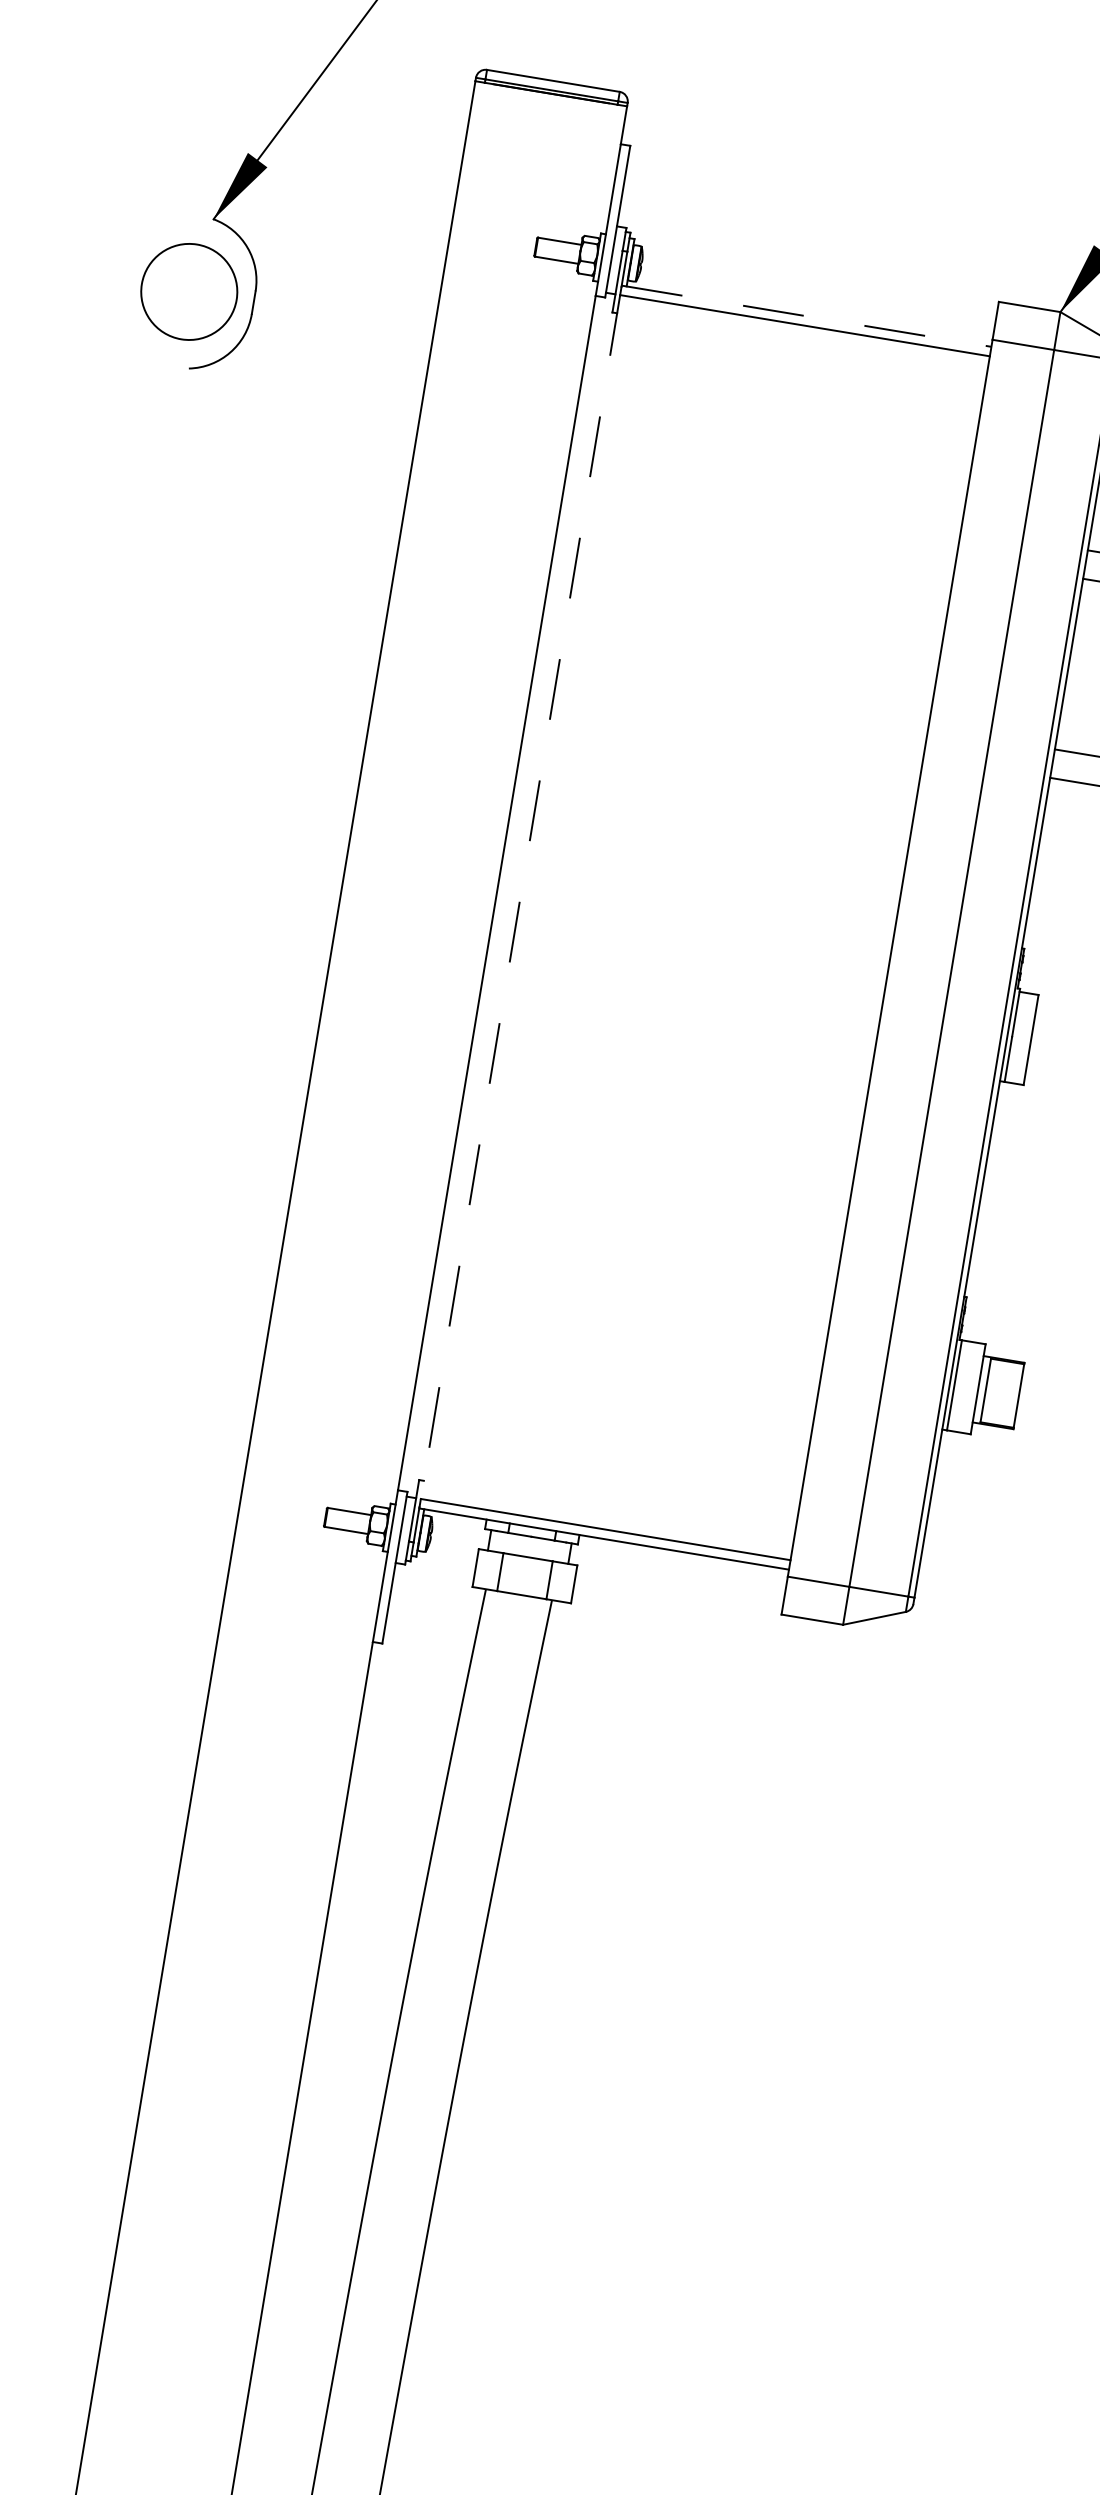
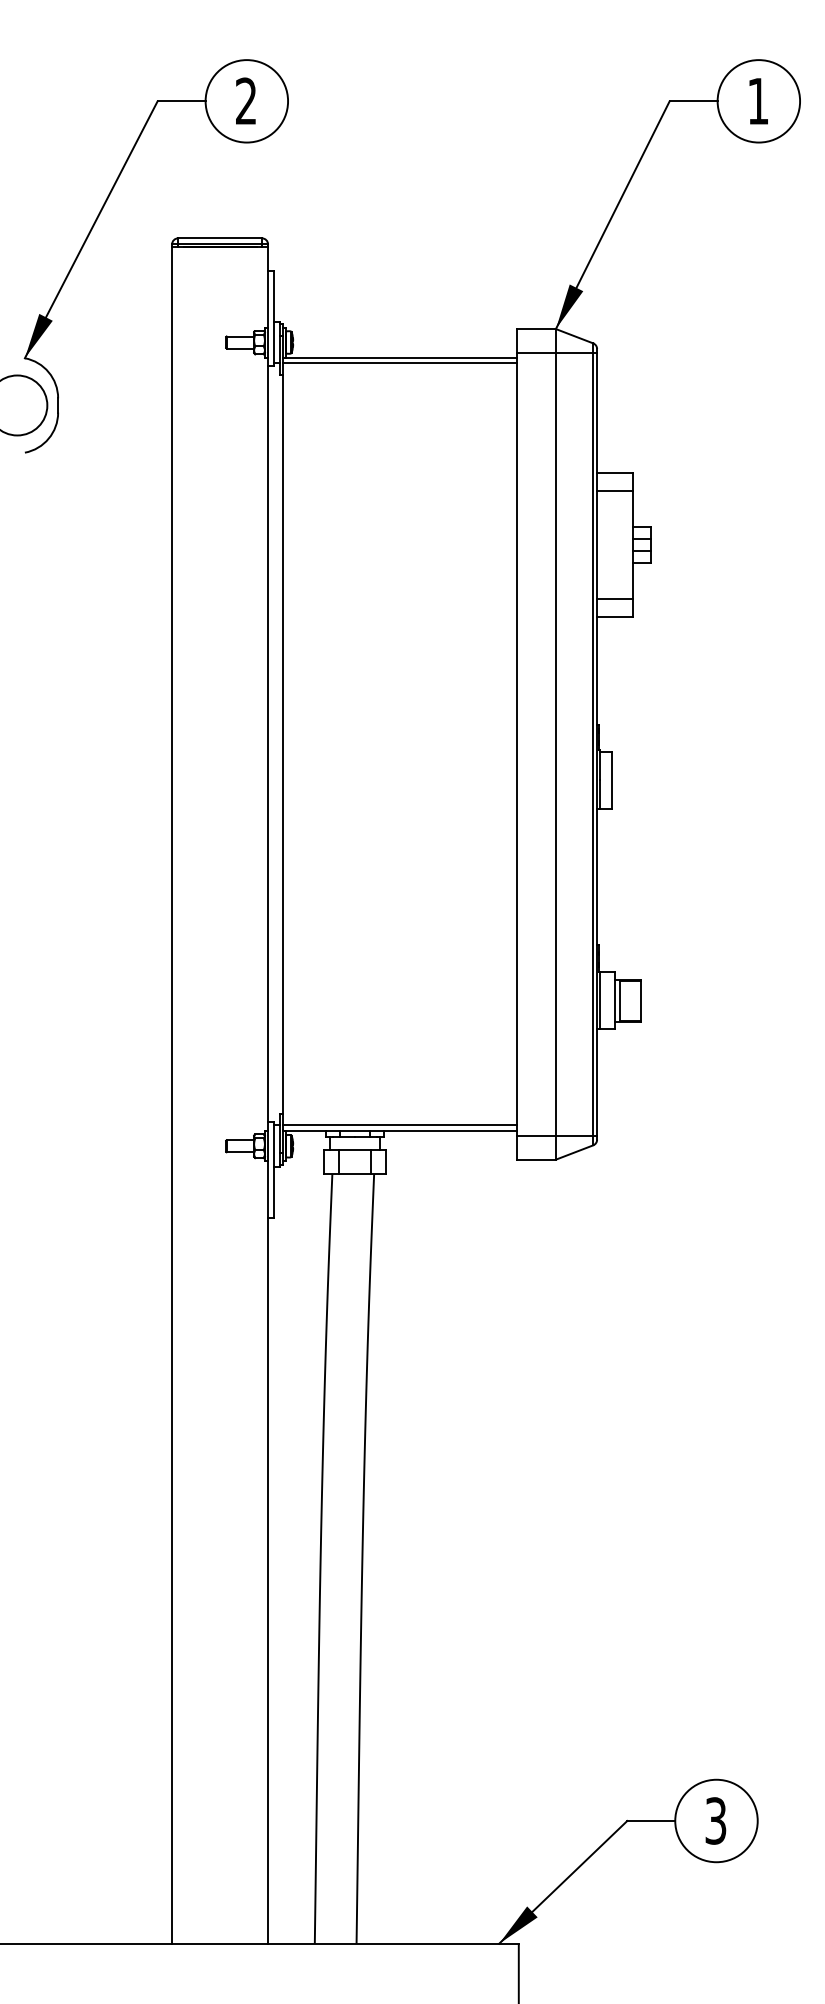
line: (807, 316) -> (400, 357), dashed -> solid
line: (521, 897) -> (283, 744), dashed -> solid

